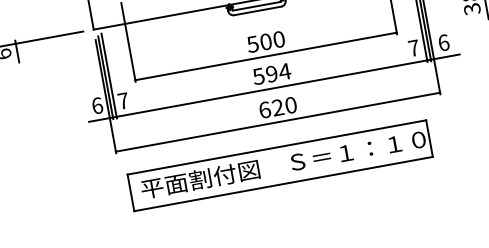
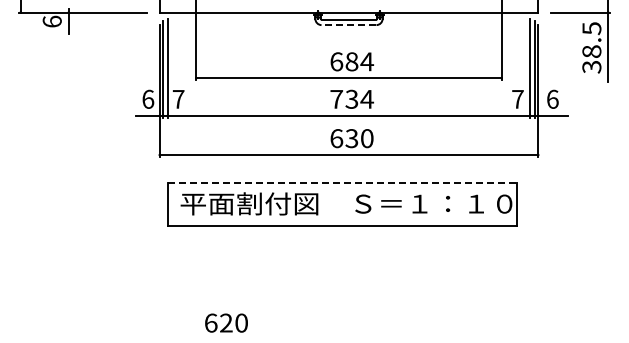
line: (257, 11) -> (348, 25), solid -> dashed
text: (266, 41) -> (352, 61), 500 -> 684
text: (265, 75) -> (344, 99), 594 -> 734
text: (277, 107) -> (351, 138), 620 -> 630
line: (277, 147) -> (343, 183), solid -> dashed

